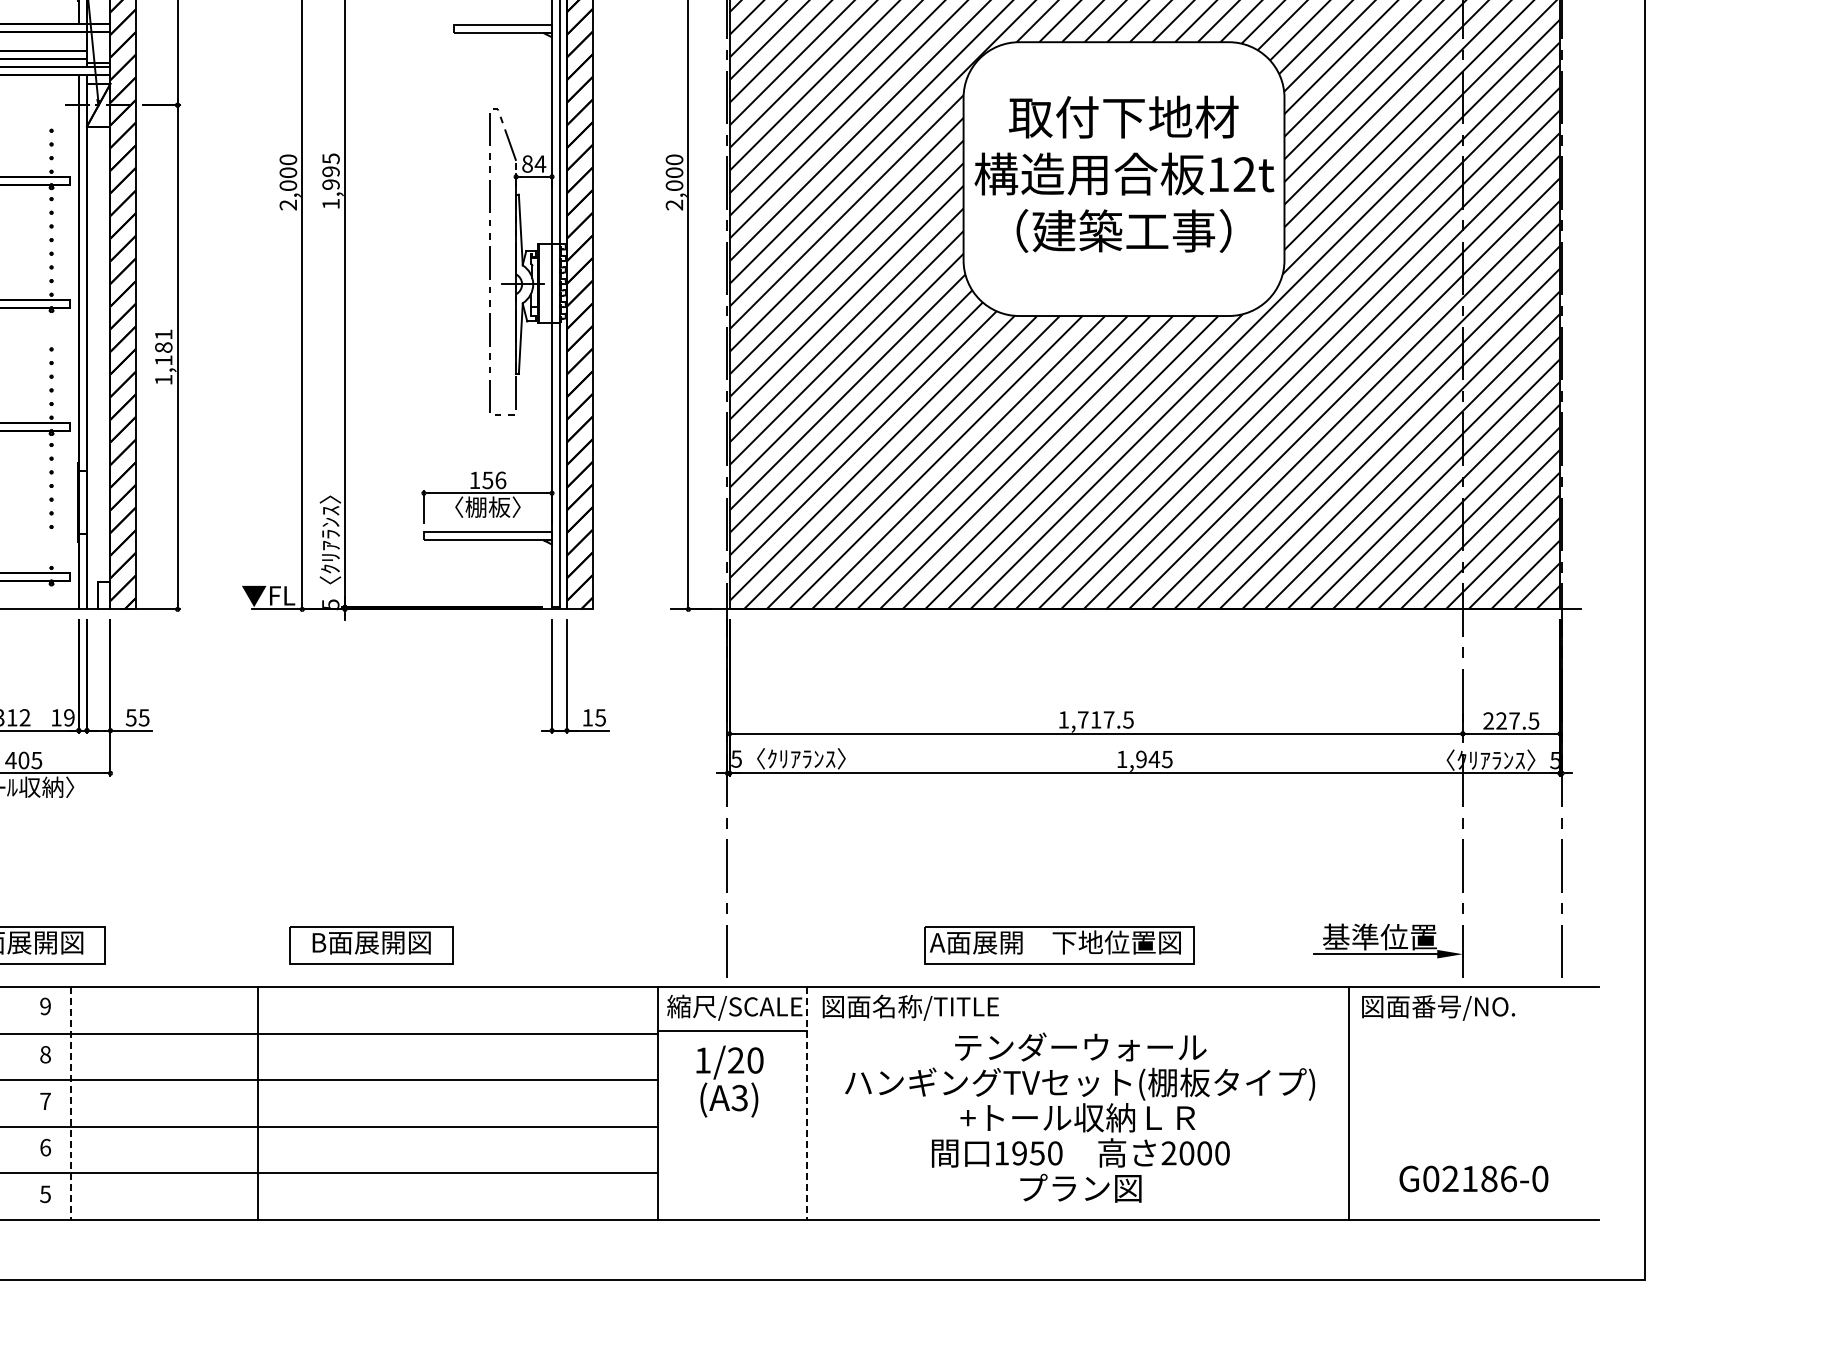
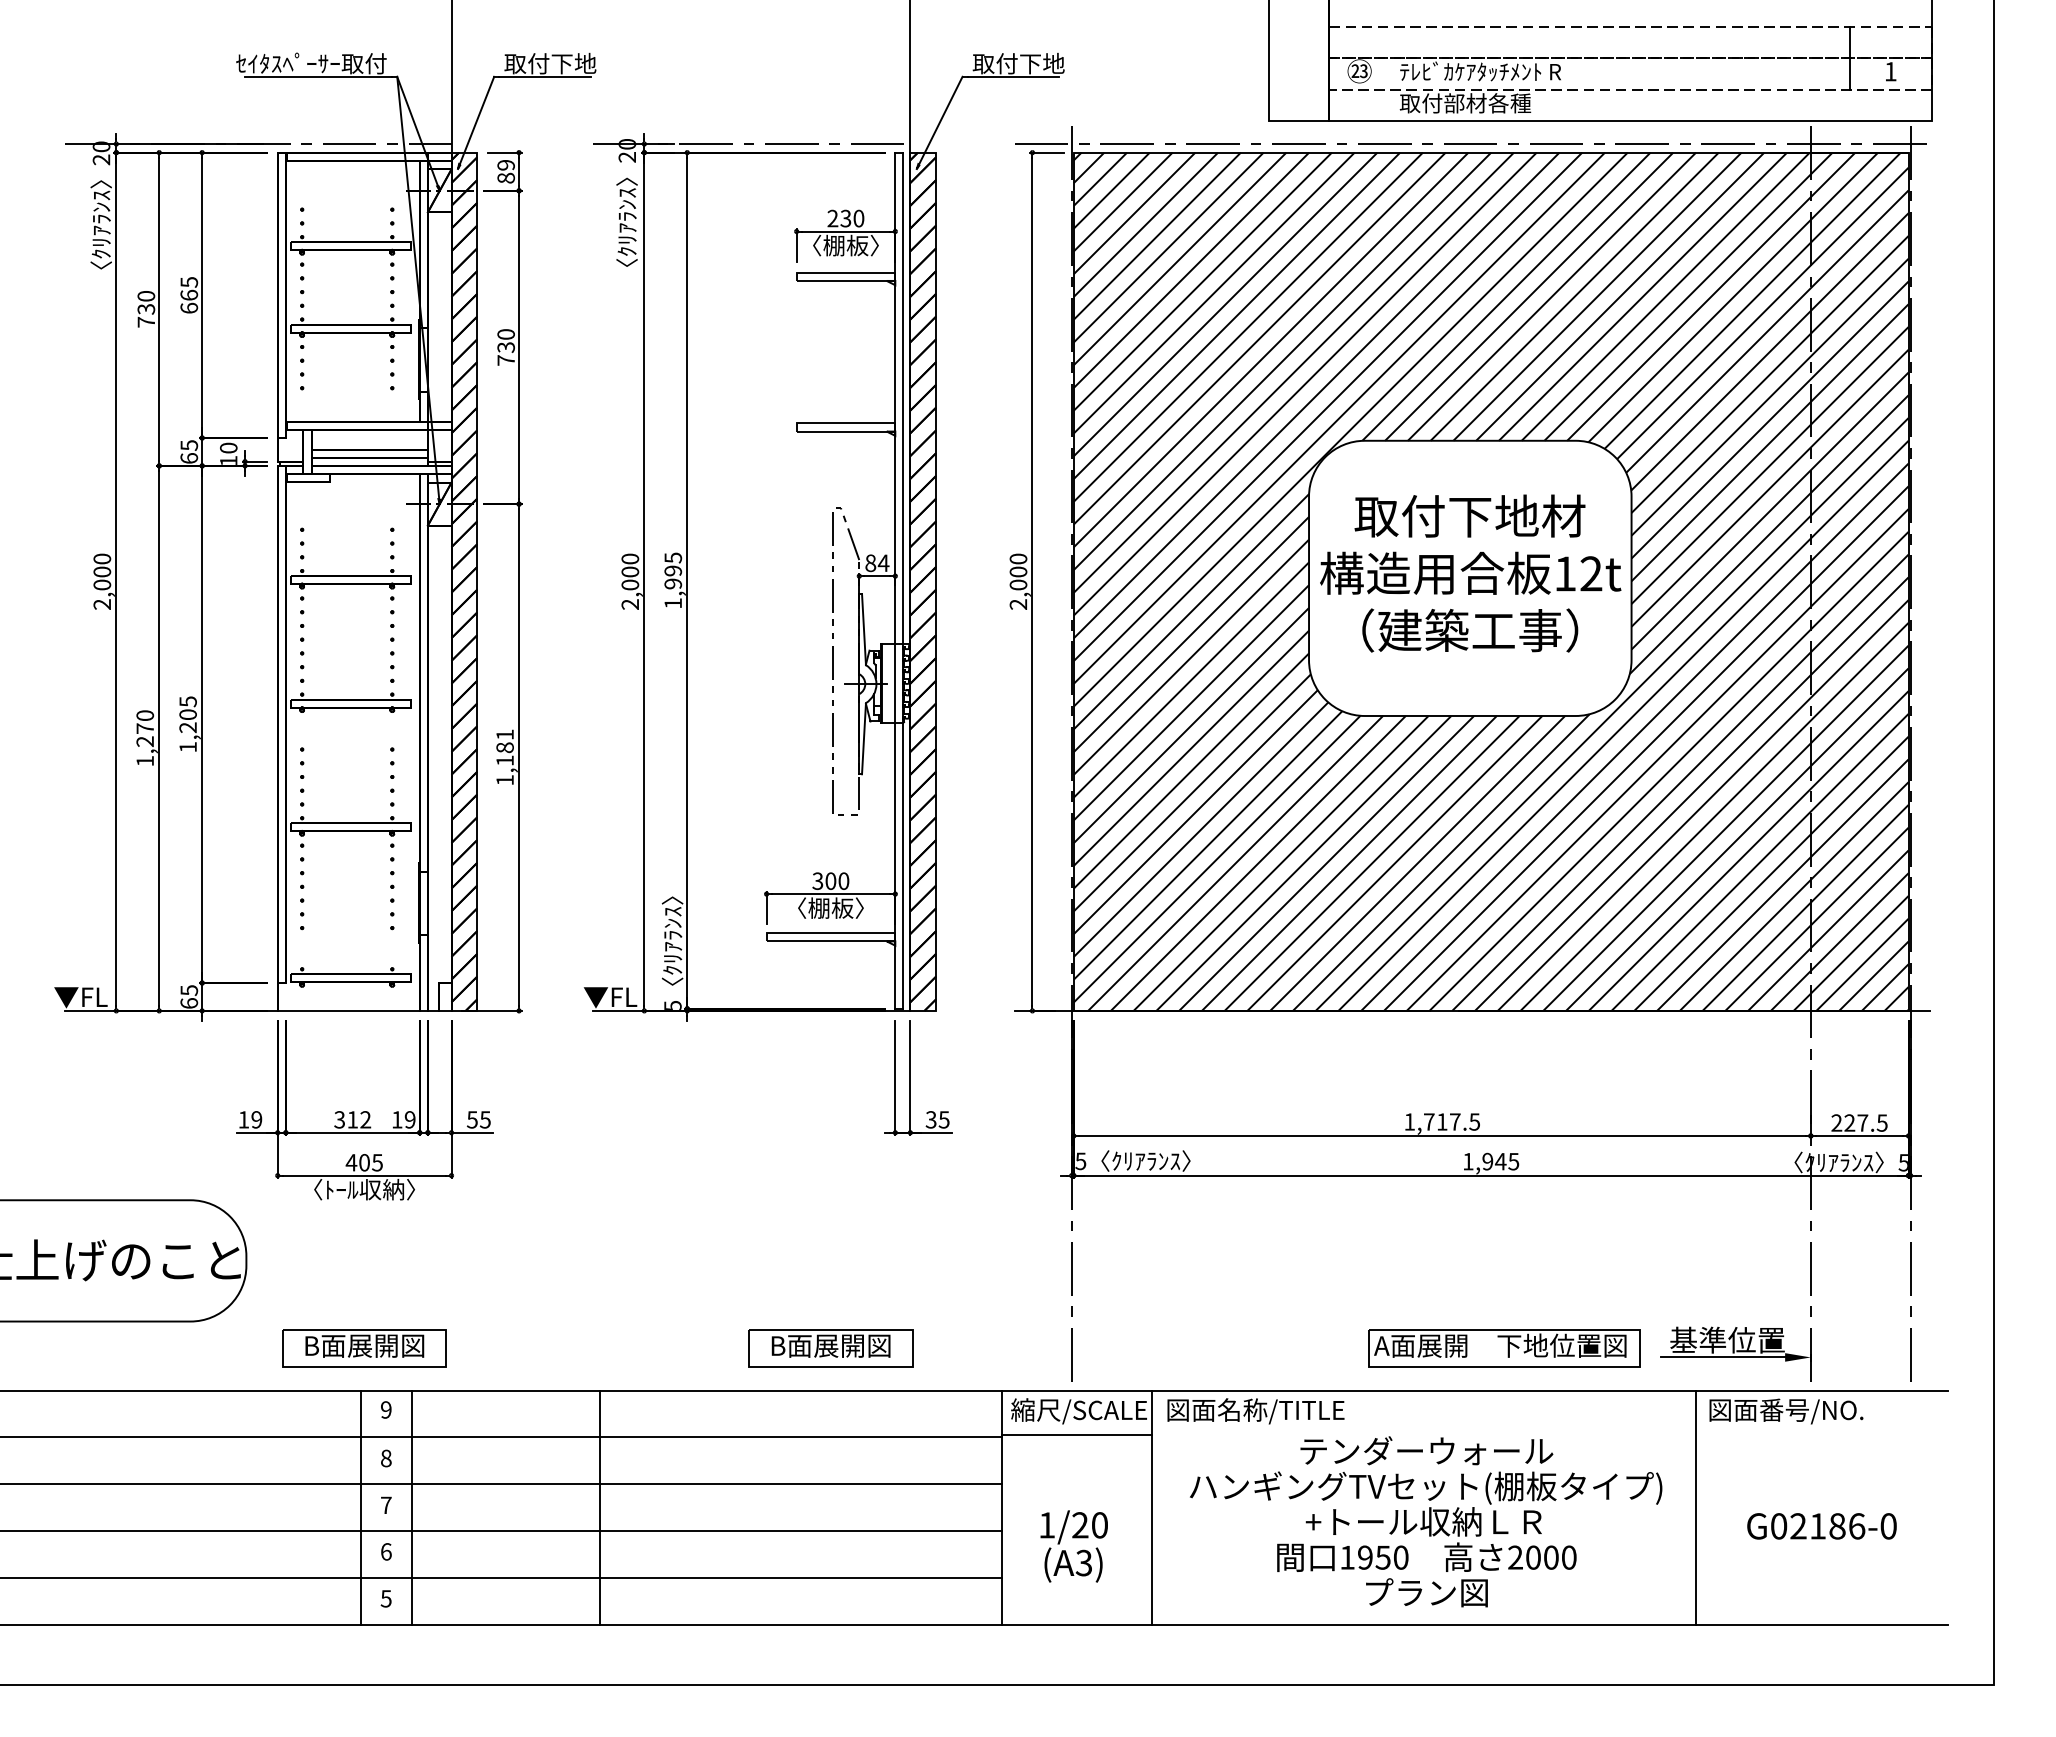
text: (487, 480) -> (830, 881), 156 -> 300
text: (586, 717) -> (930, 1119), 15 -> 35
part: (371, 945) -> (830, 1348), moved
part: (1059, 945) -> (1504, 1348), moved
text: (729, 1081) -> (1073, 1546), moved
line: (19, 1103) -> (360, 1507), added
line: (71, 1103) -> (412, 1507), dashed -> solid
line: (806, 1103) -> (1151, 1507), dashed -> solid
text: (1473, 1179) -> (1821, 1526), moved

